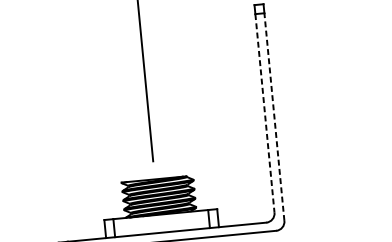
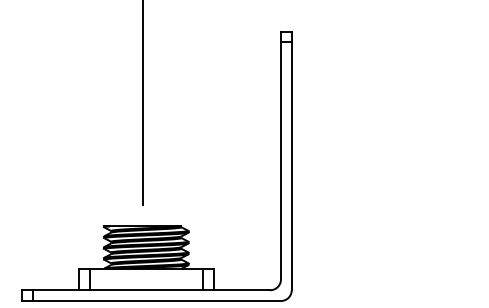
line: (264, 113) -> (280, 161), dashed -> solid
line: (274, 117) -> (291, 166), dashed -> solid

